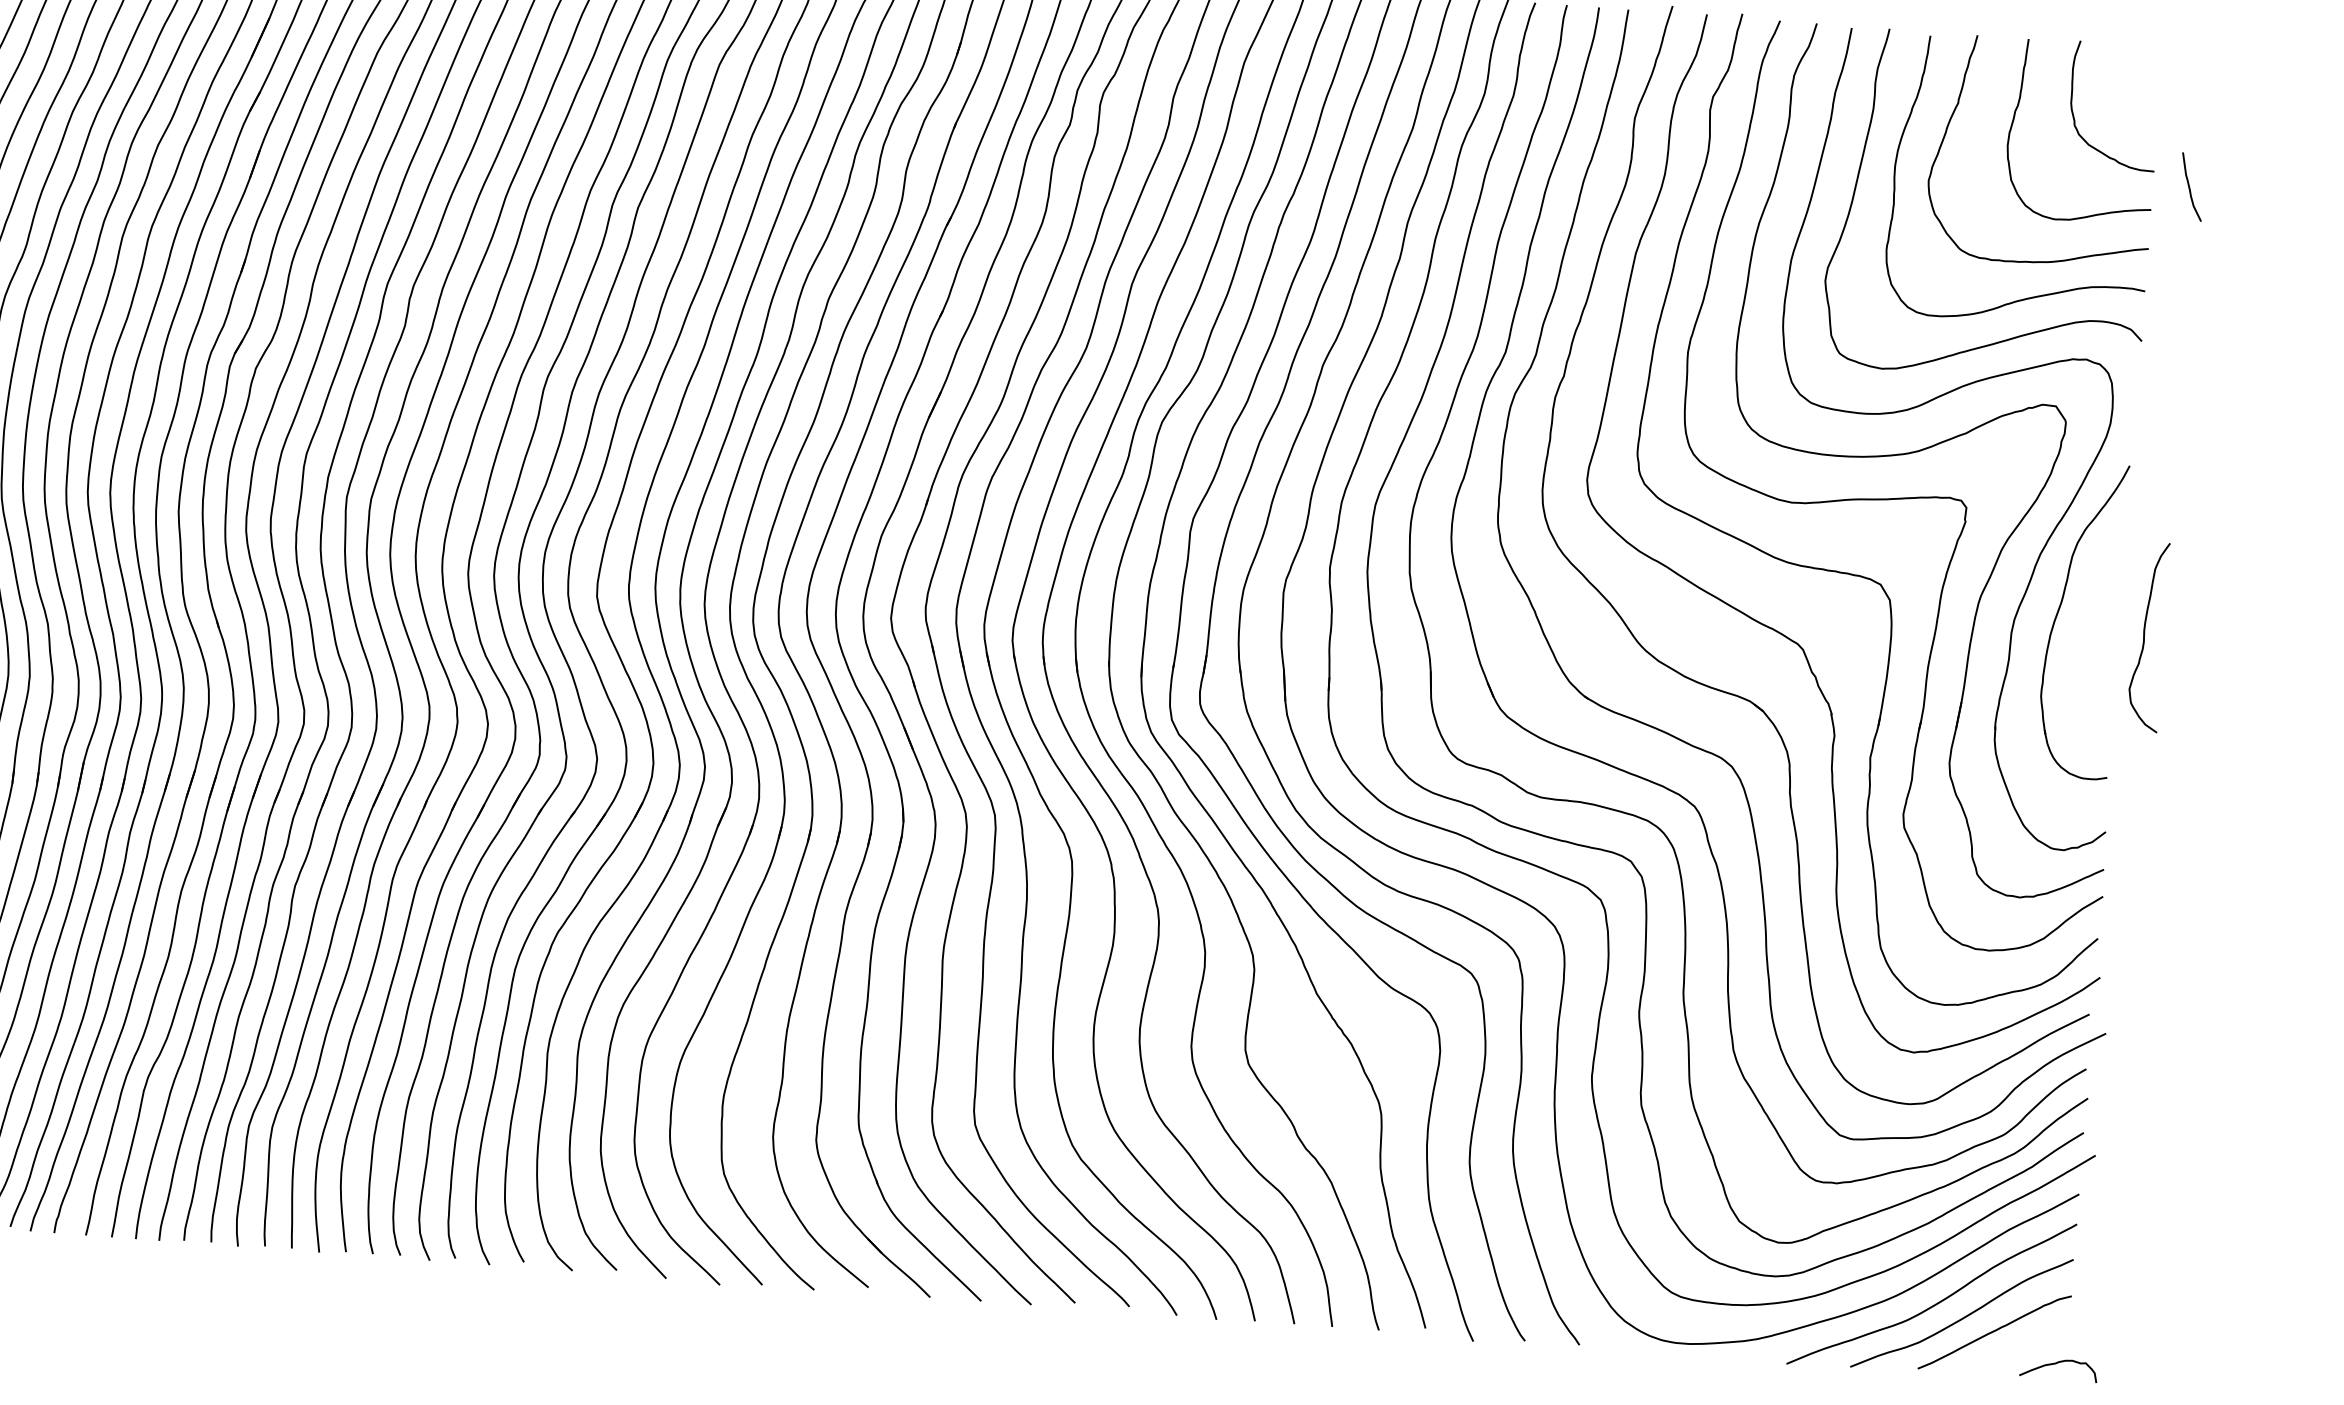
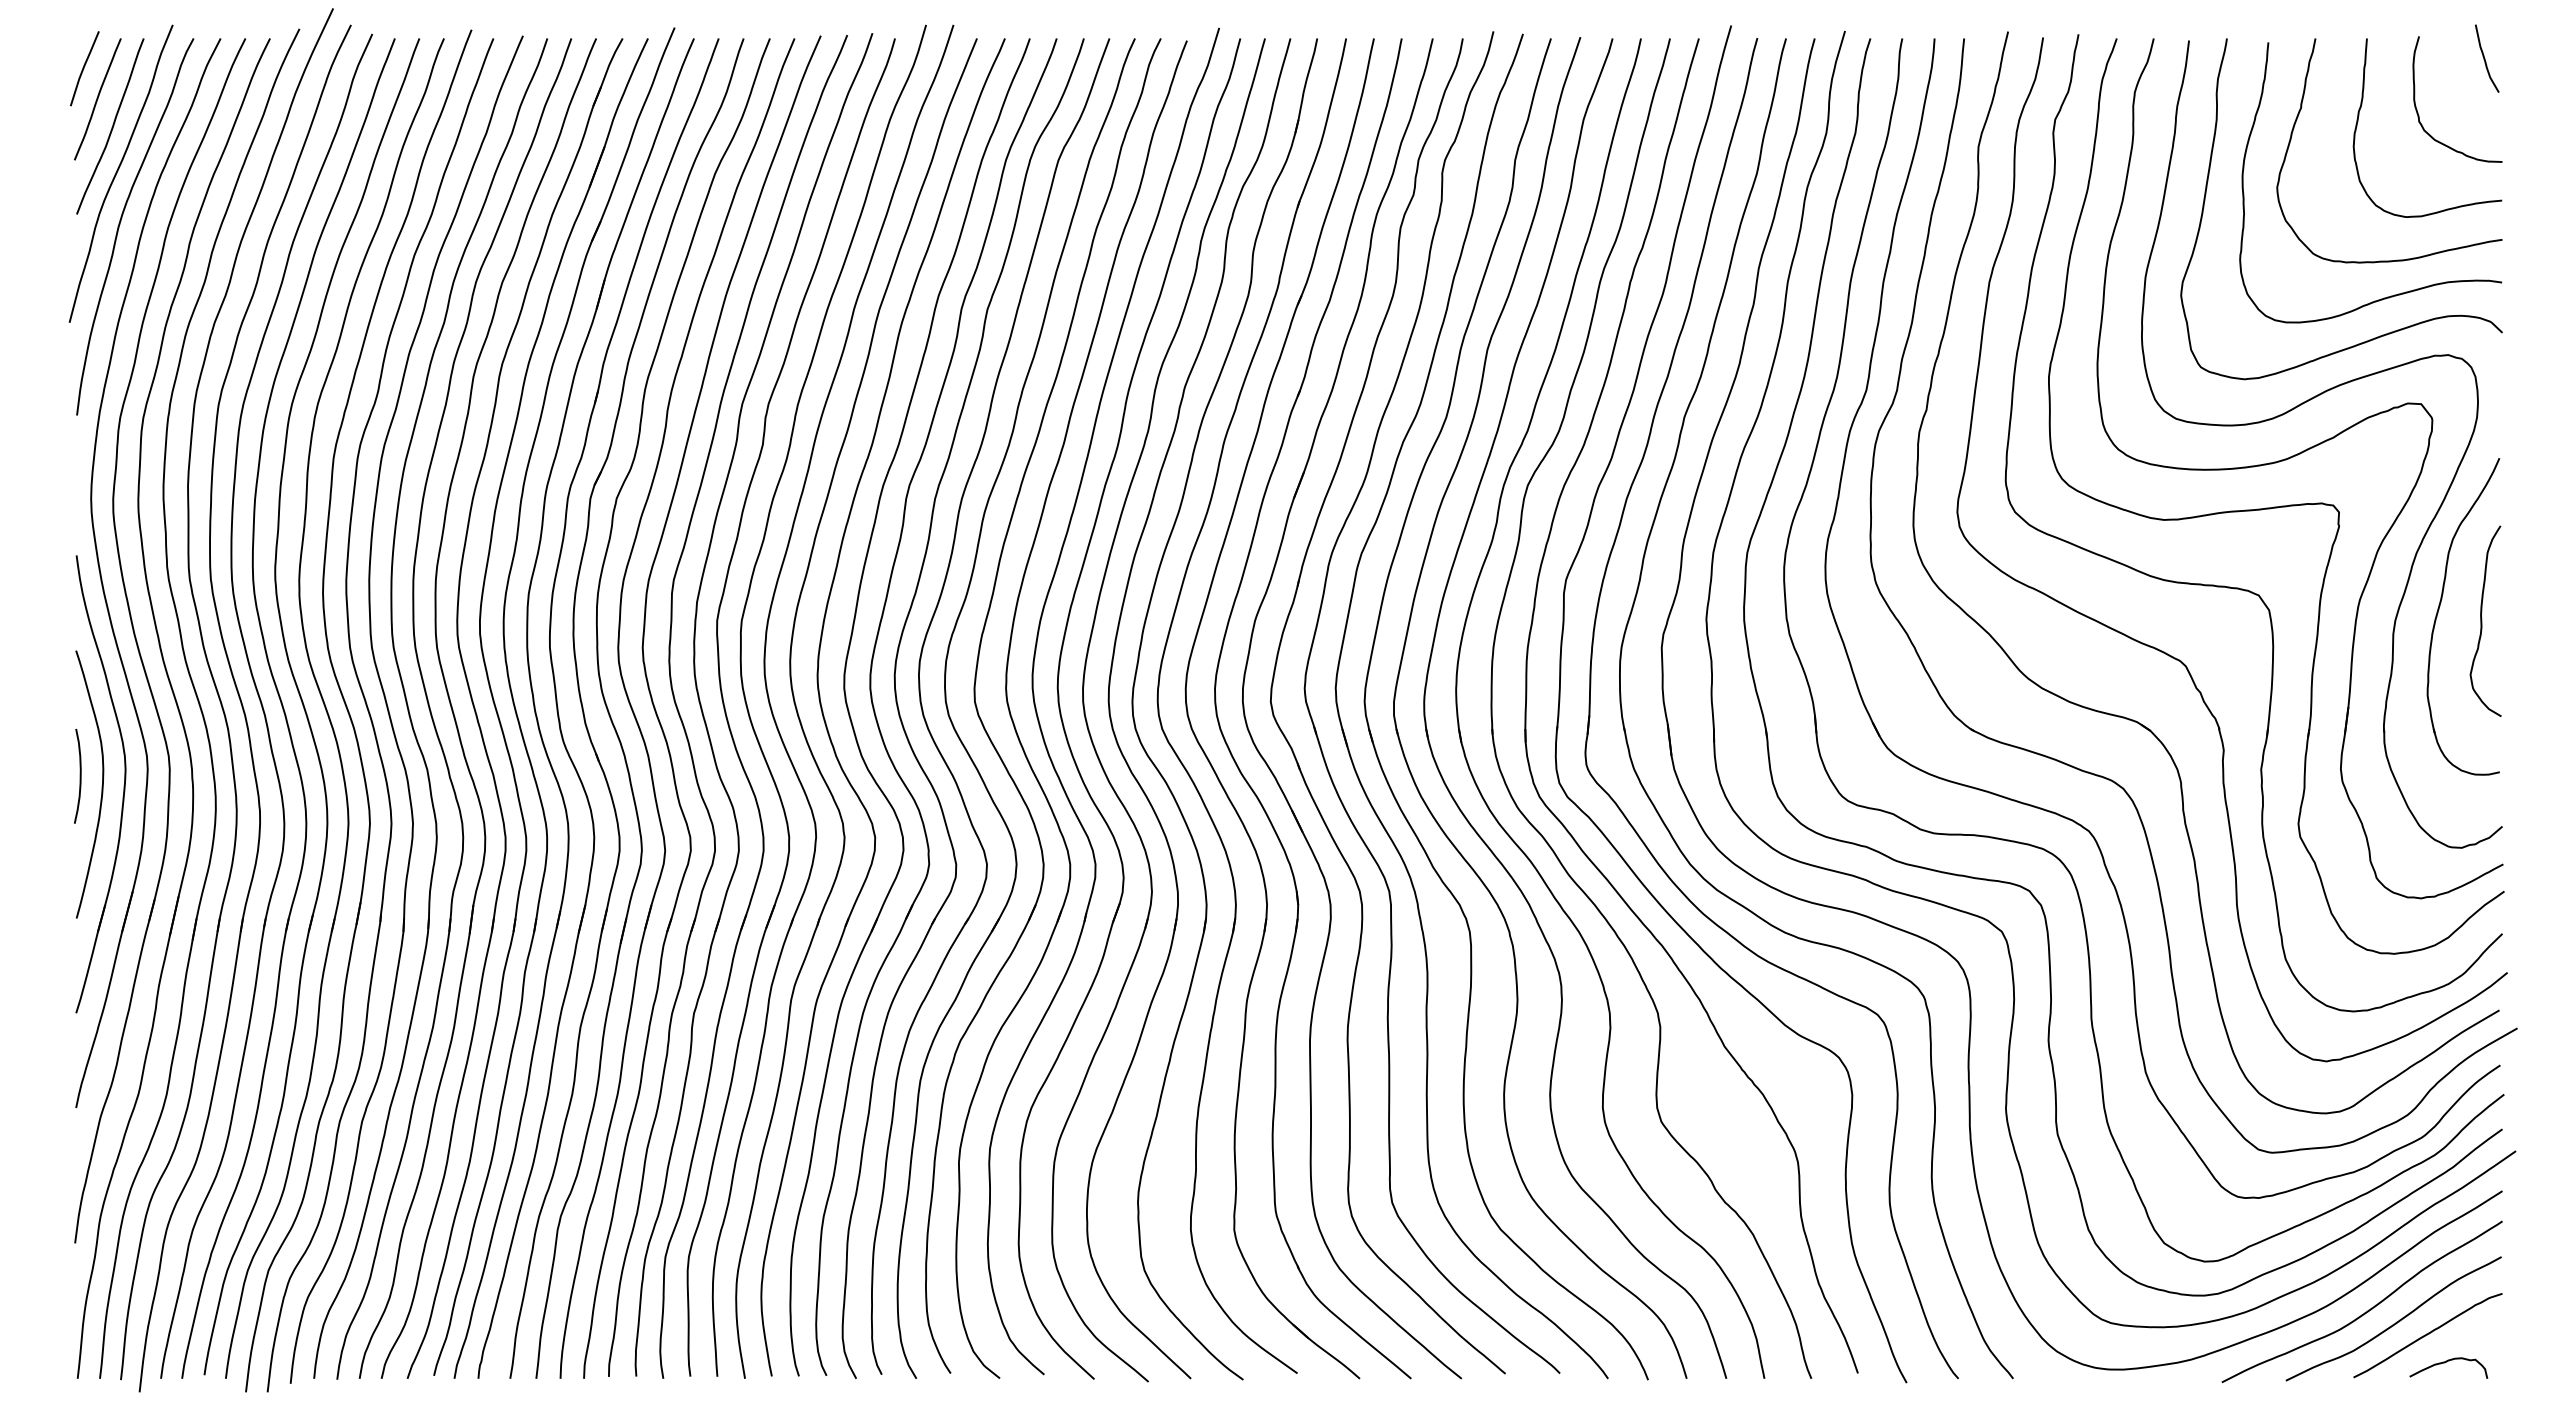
curve: (2190, 186) -> (2485, 58), moved
curve: (2145, 636) -> (2482, 620), moved
curve: (2056, 1363) -> (2446, 1362), moved

